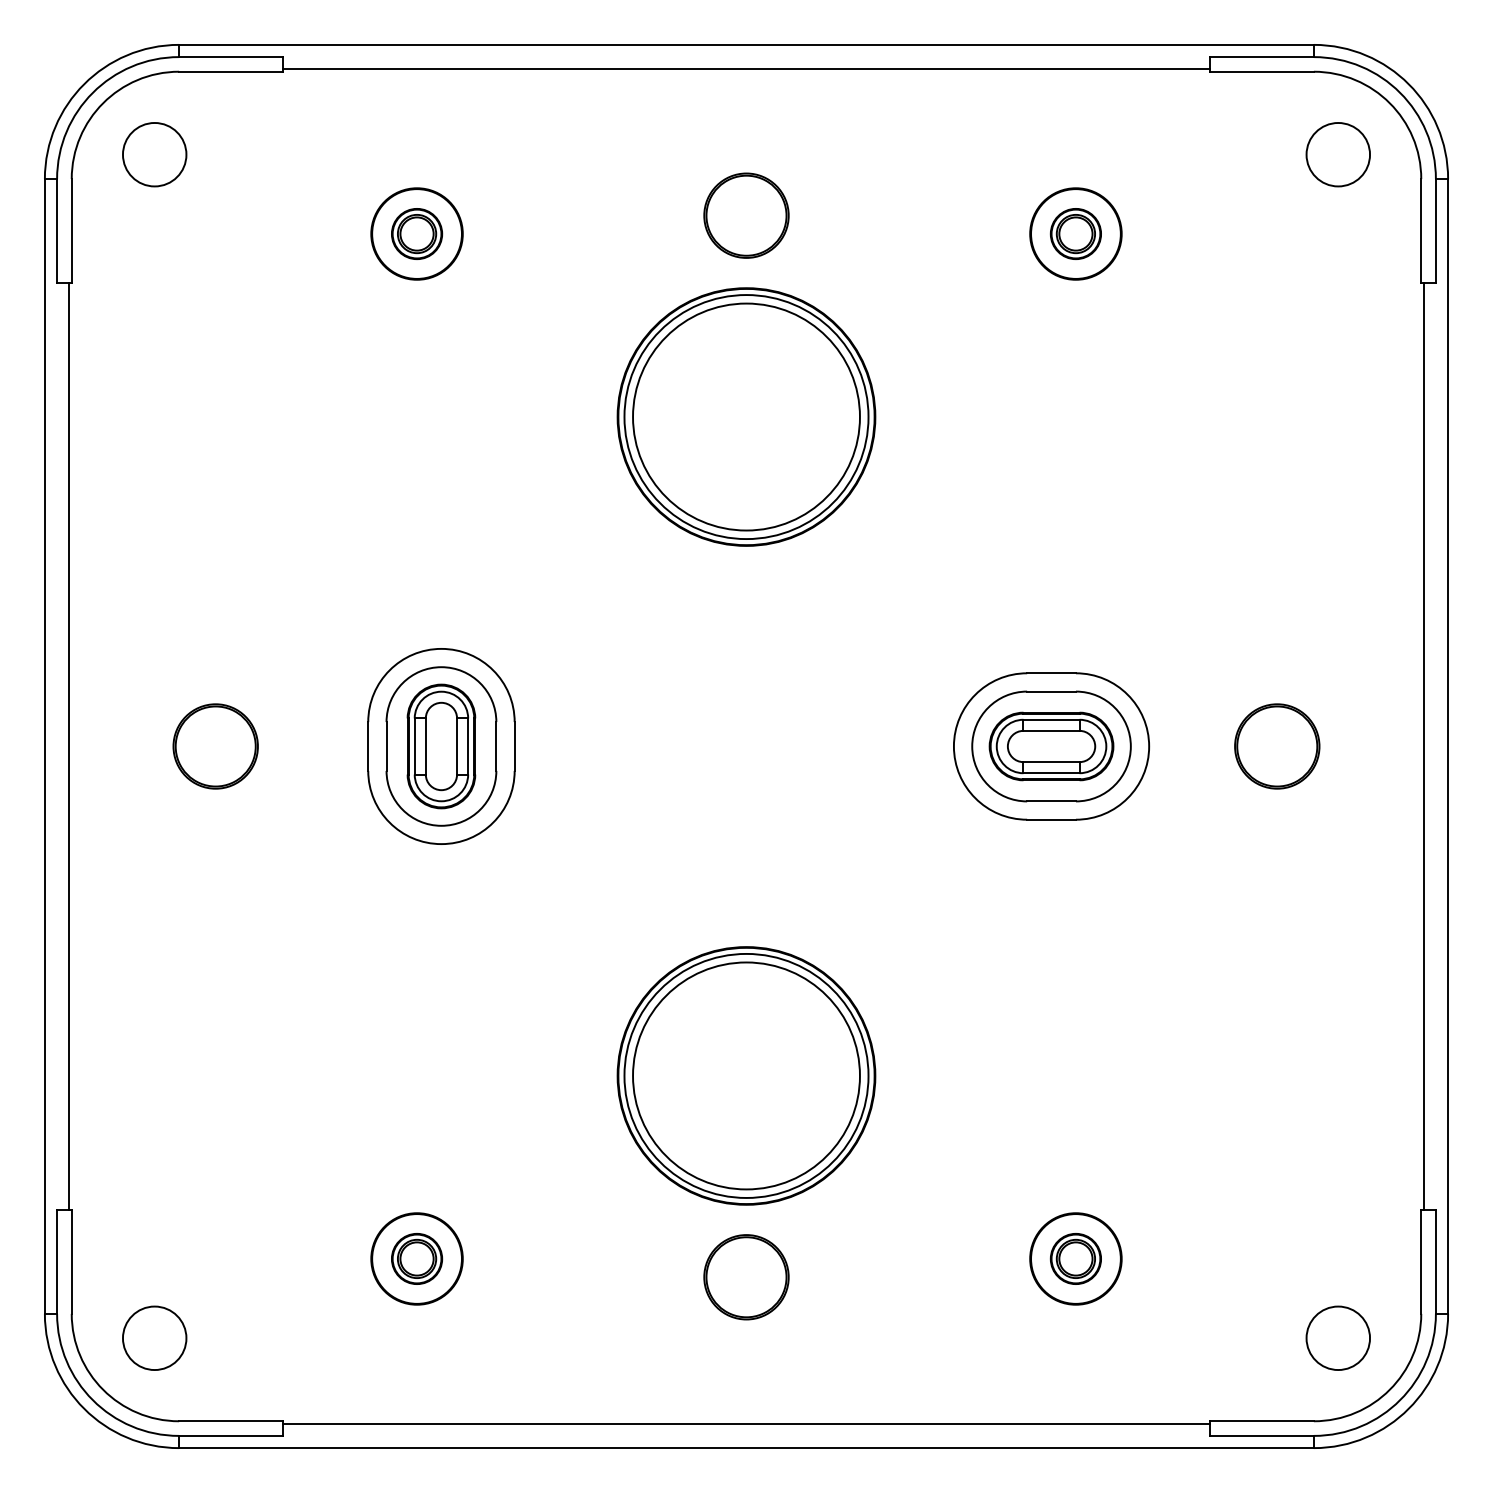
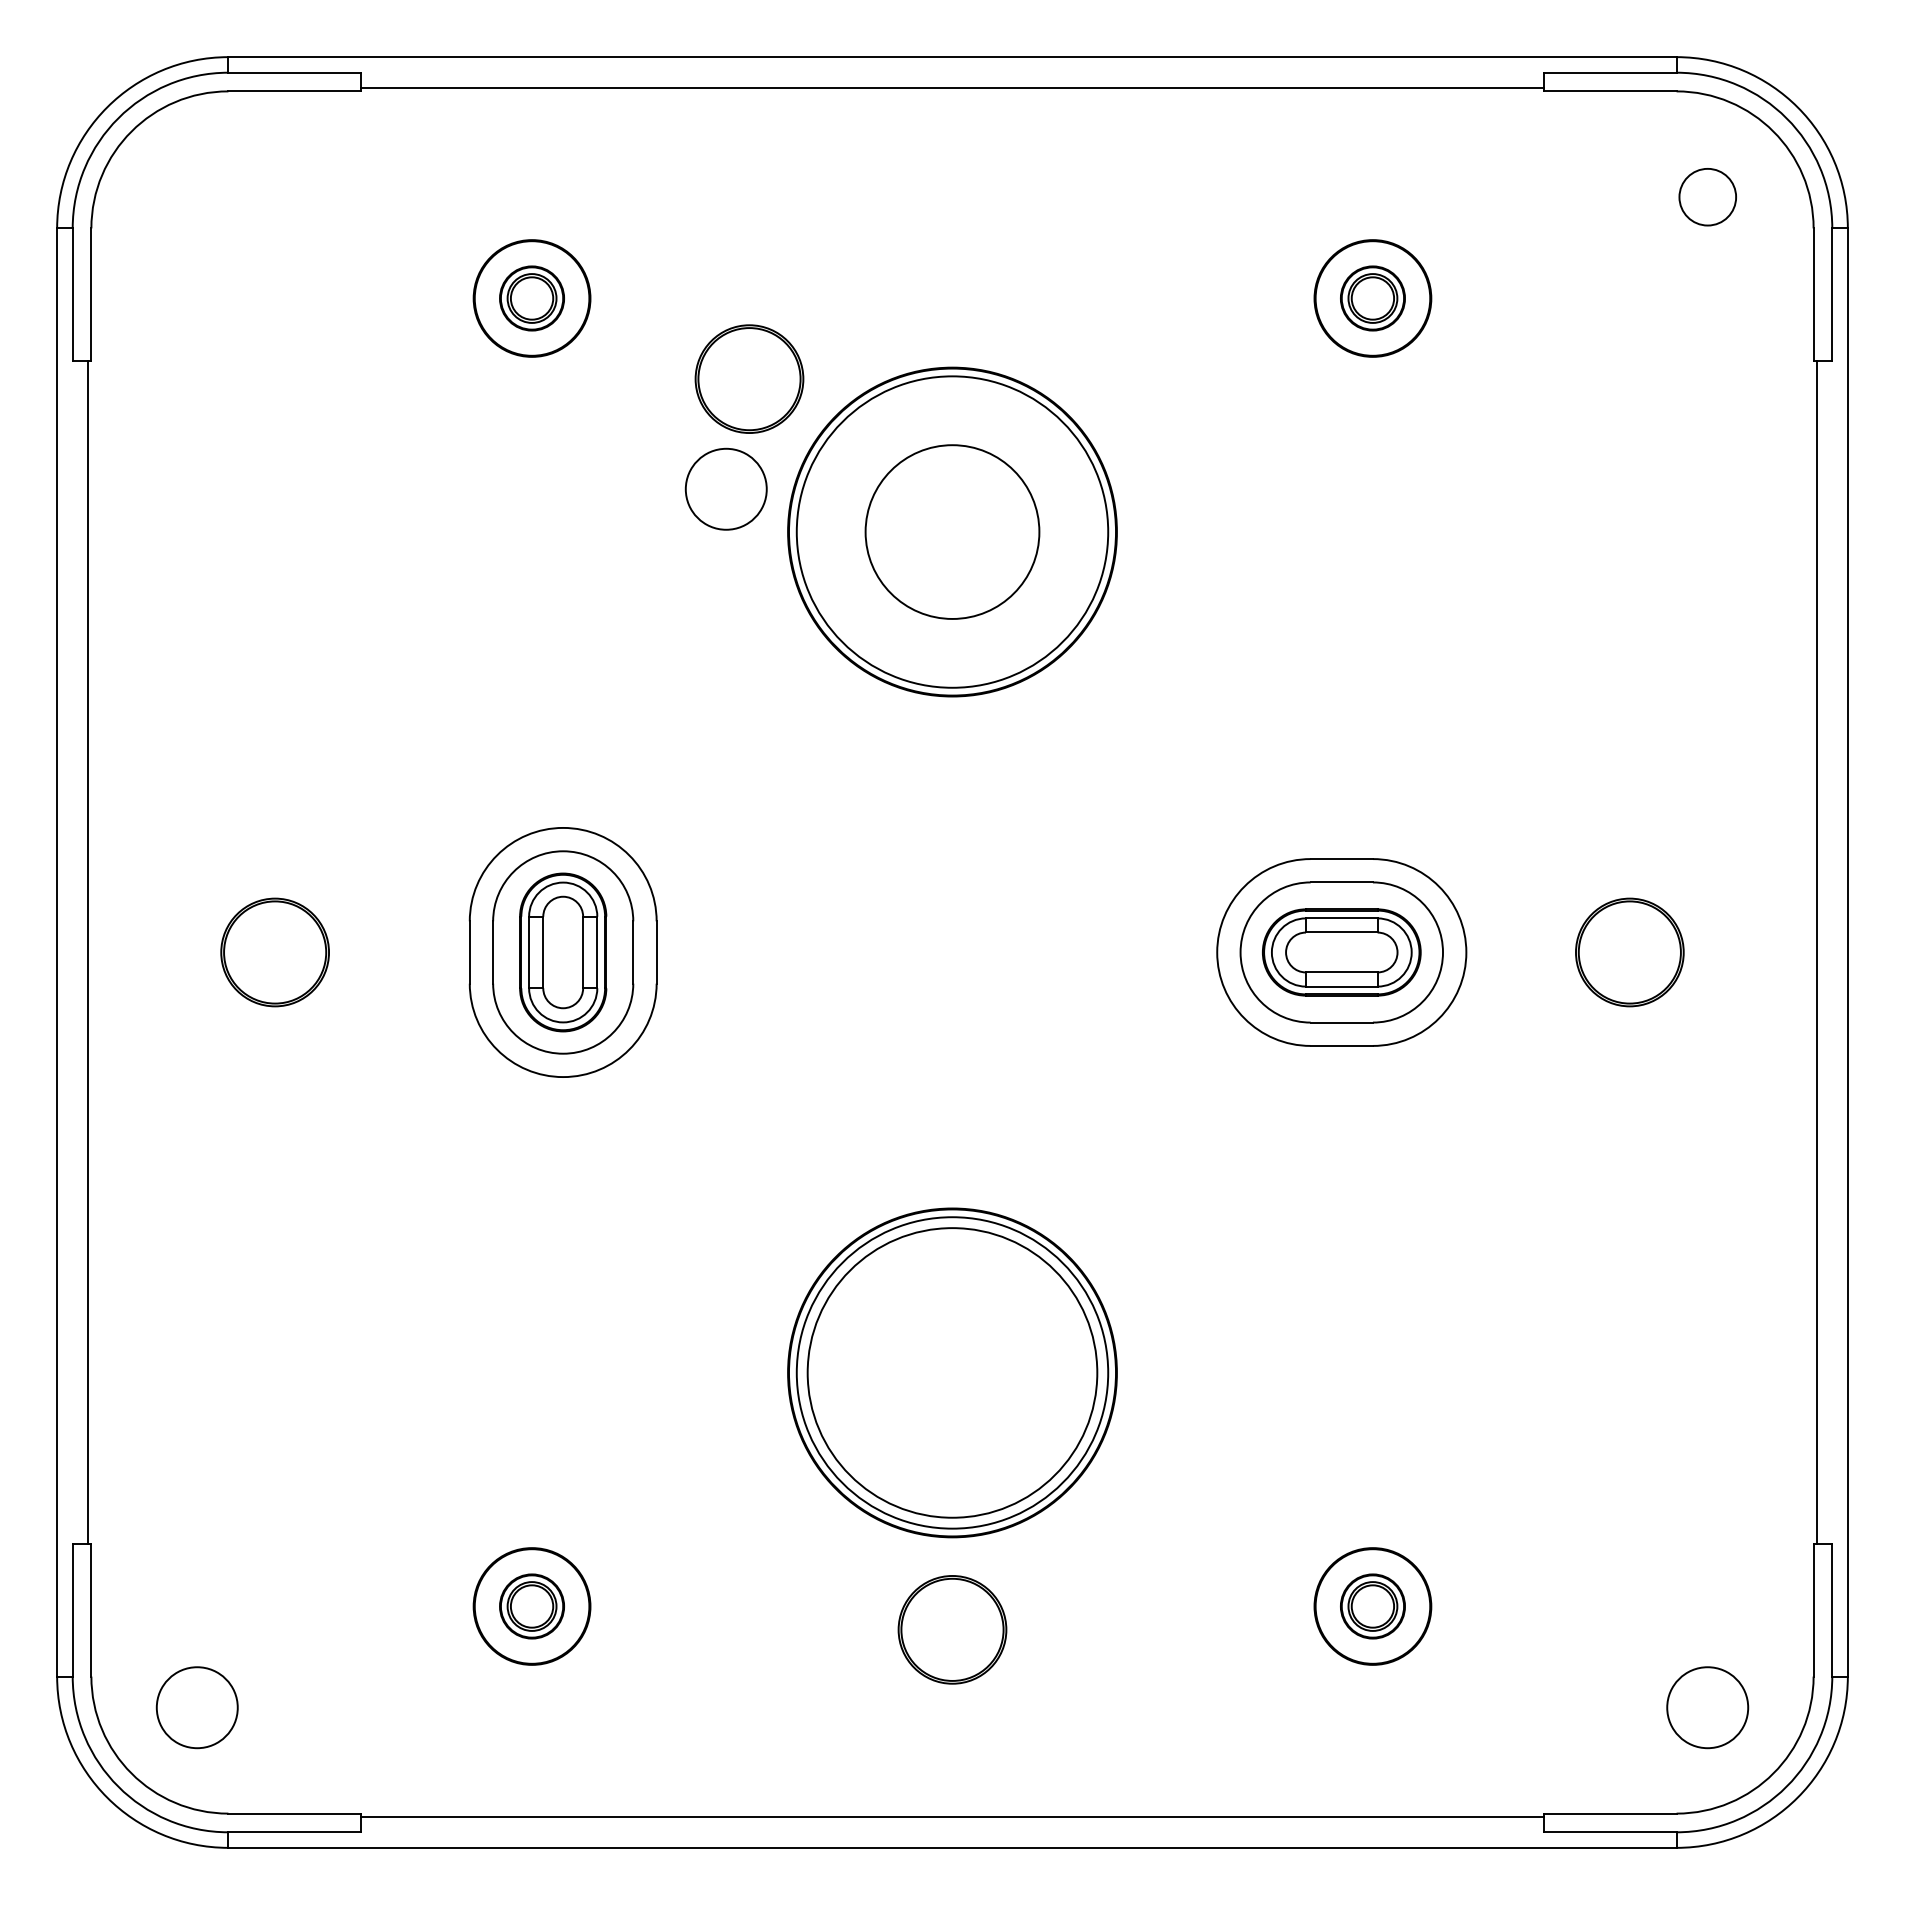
circle: (154, 154) -> (725, 488), moved
circle: (1338, 154) -> (1707, 196), size x0.7
part: (746, 215) -> (749, 378), moved
circle: (746, 416) -> (952, 531), size x0.6

